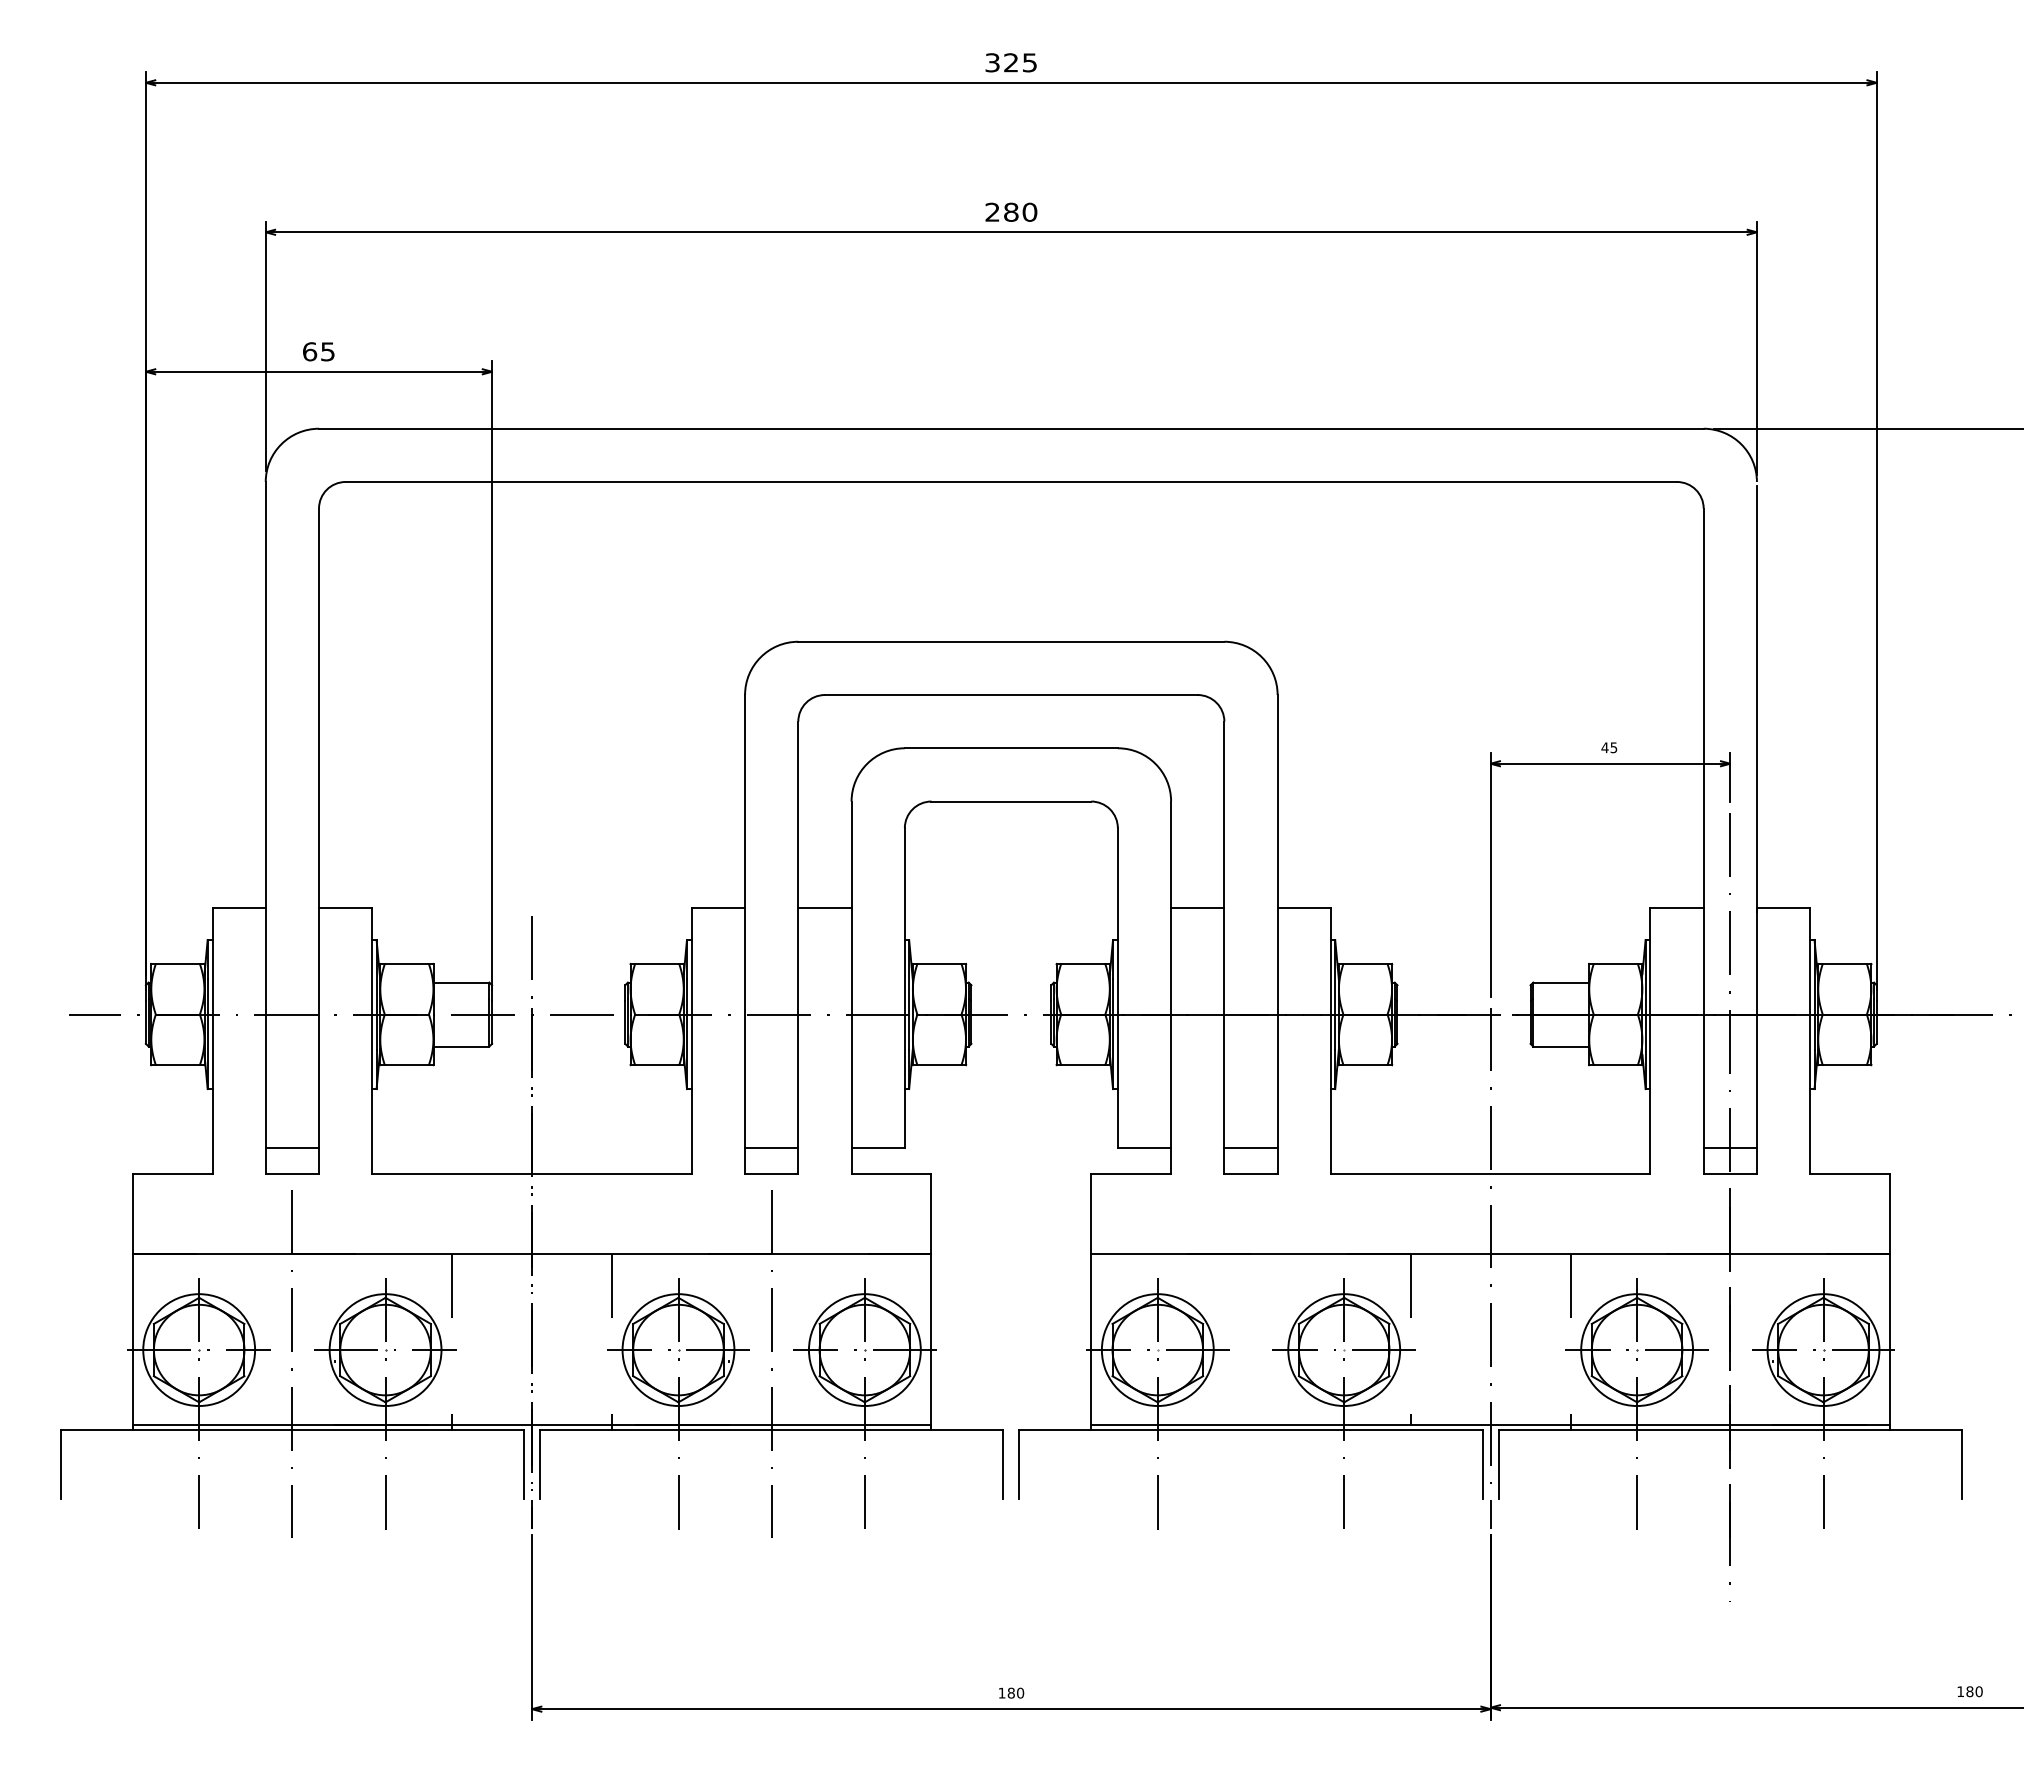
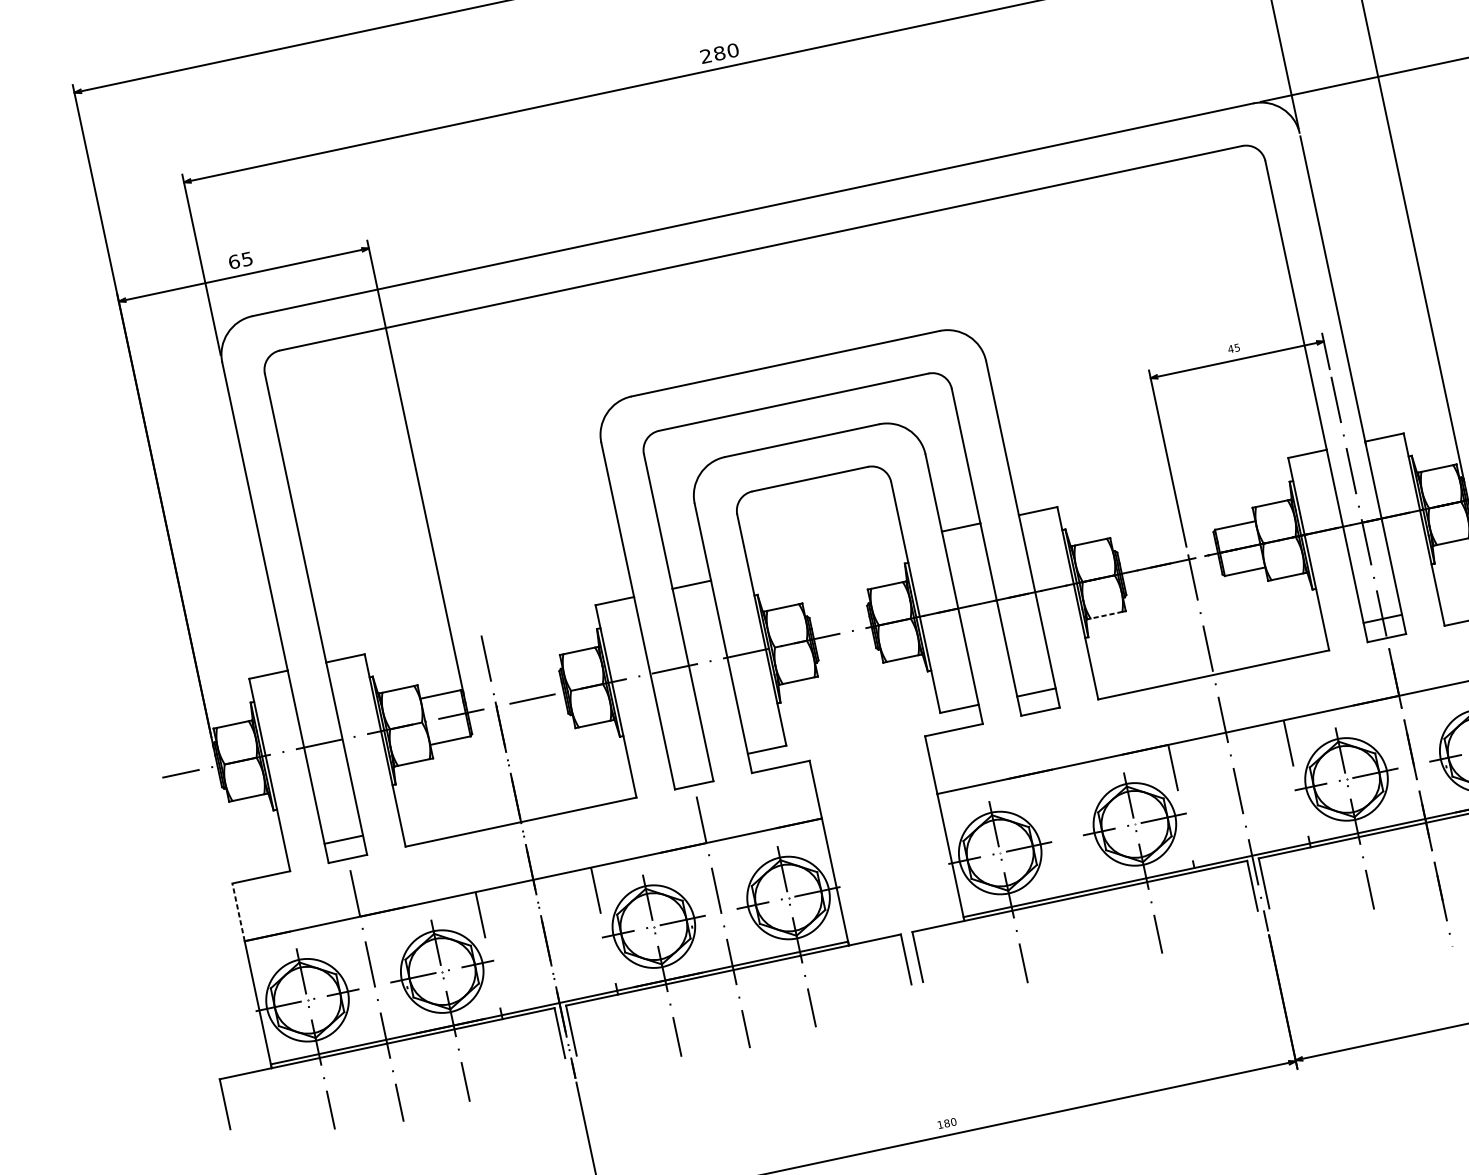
line: (1365, 1065) -> (1106, 615), solid -> dashed
line: (771, 1147) -> (689, 765), removed
line: (132, 1214) -> (238, 912), solid -> dashed

